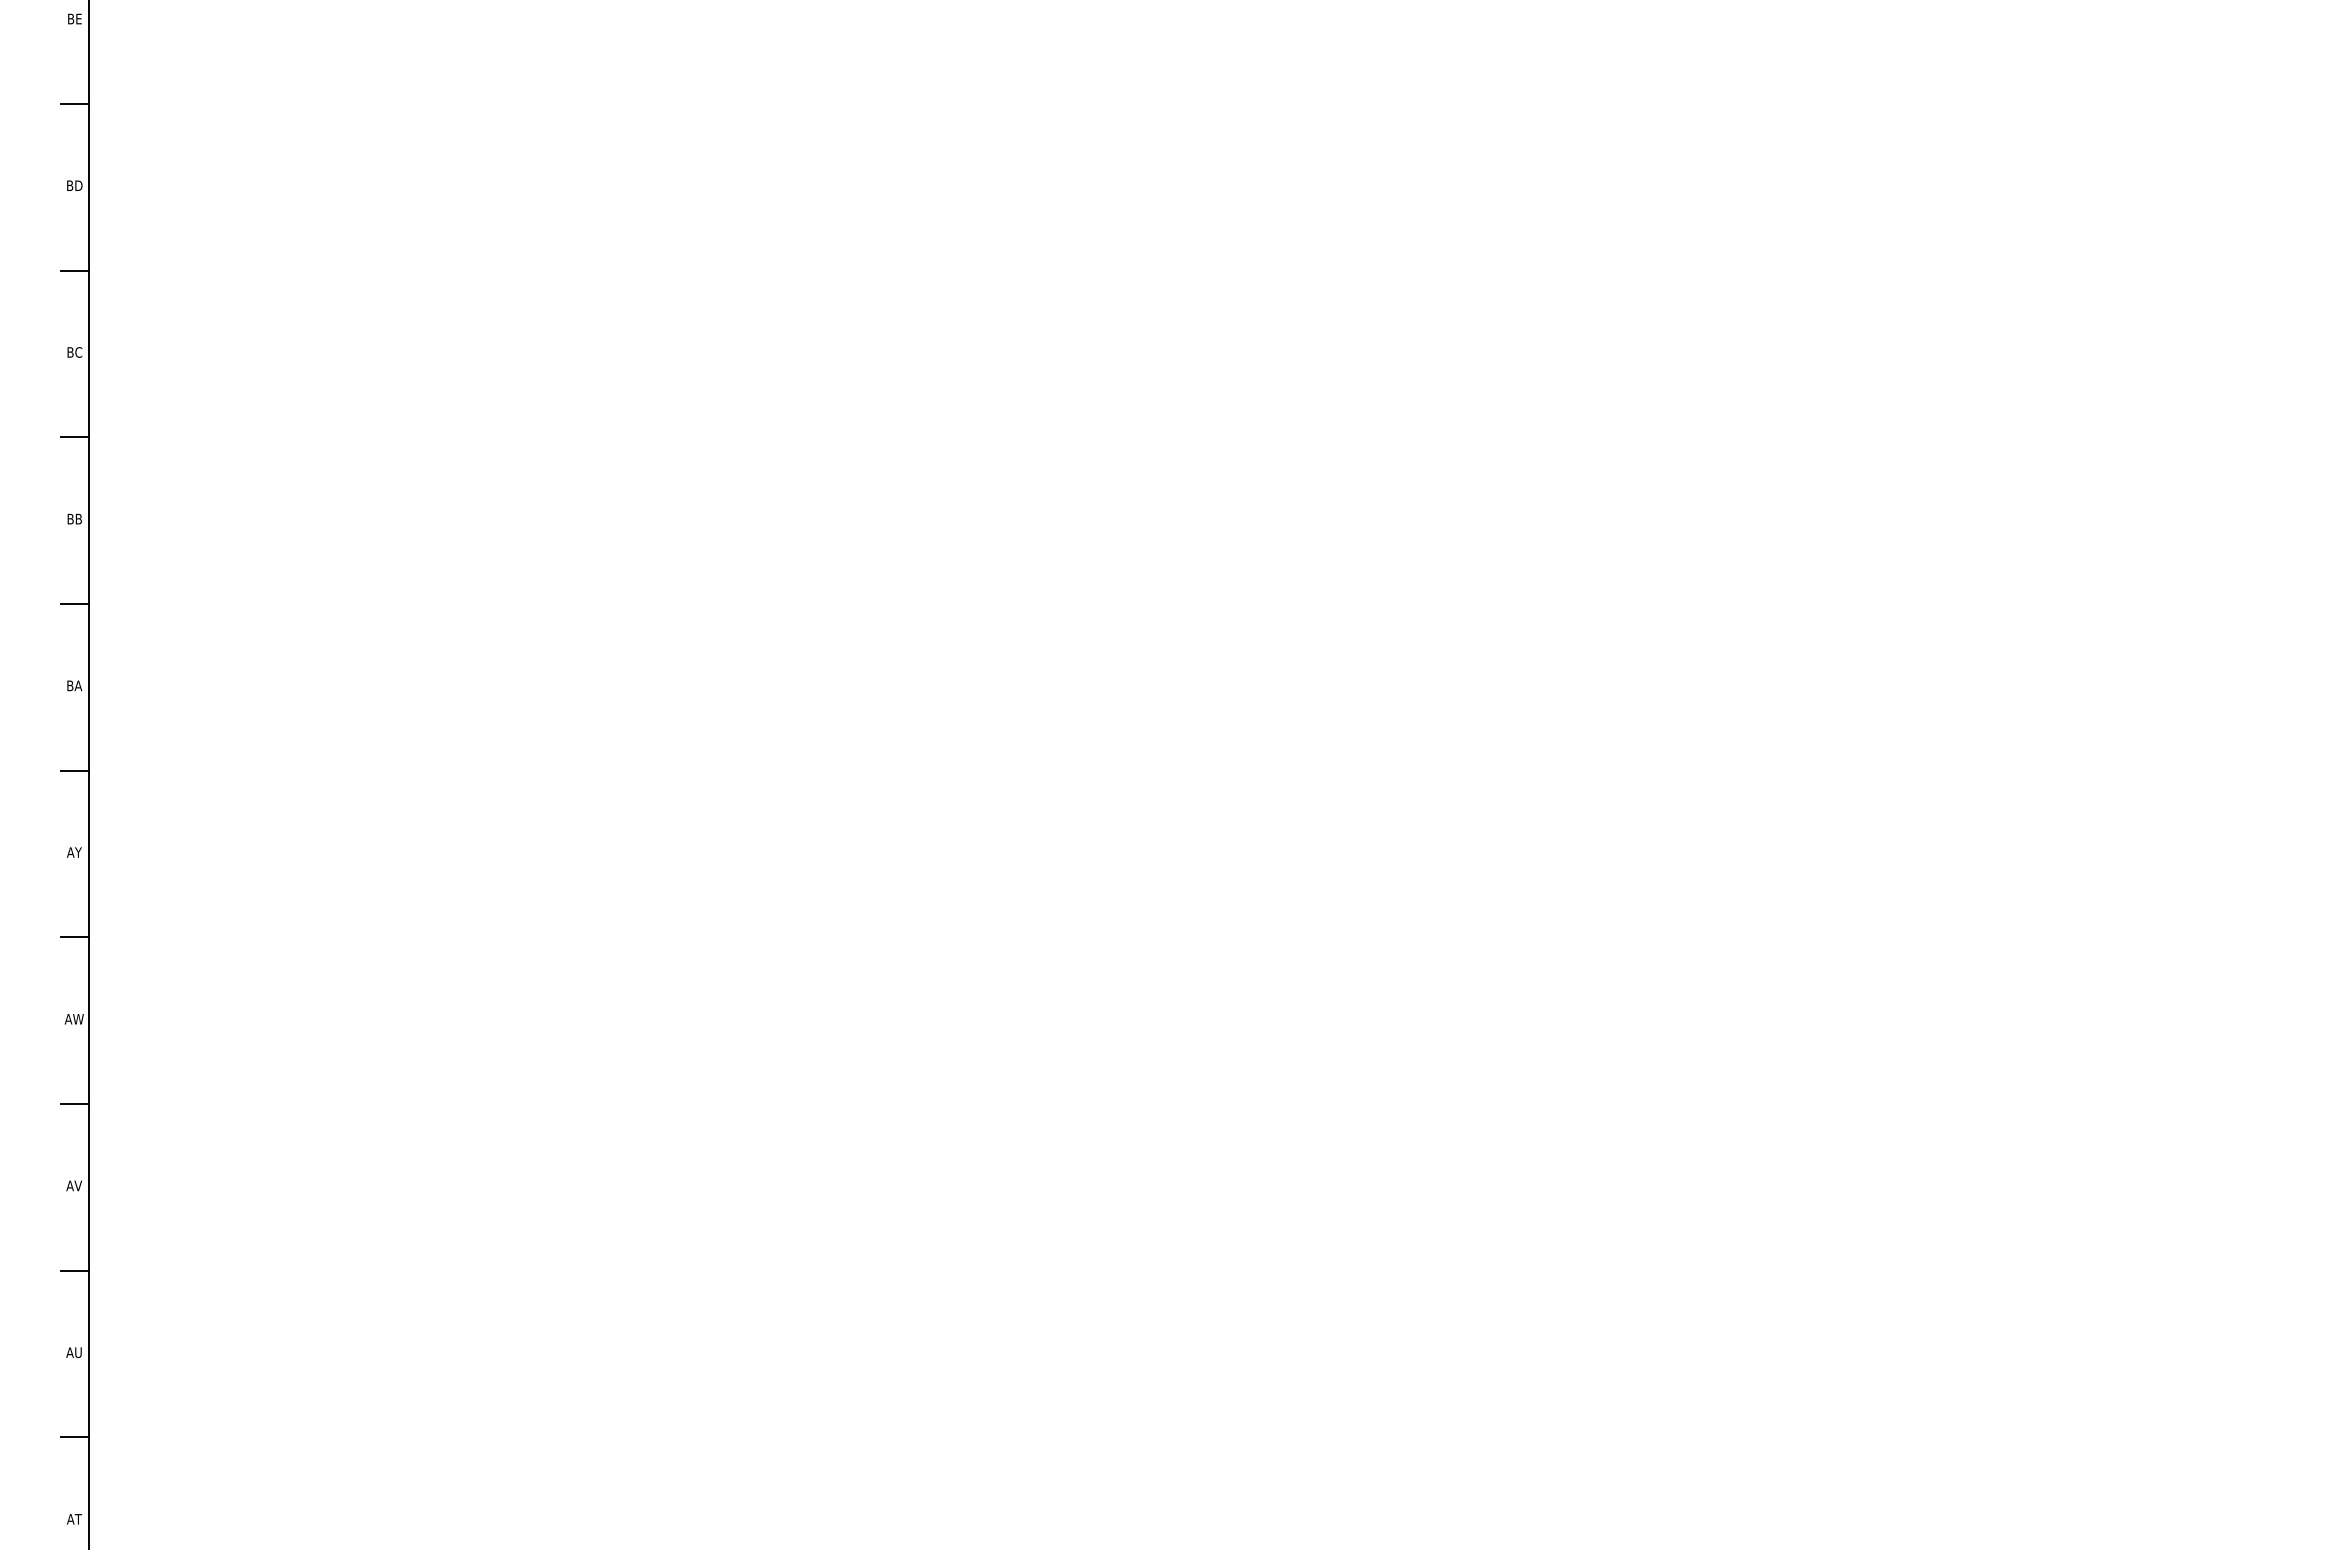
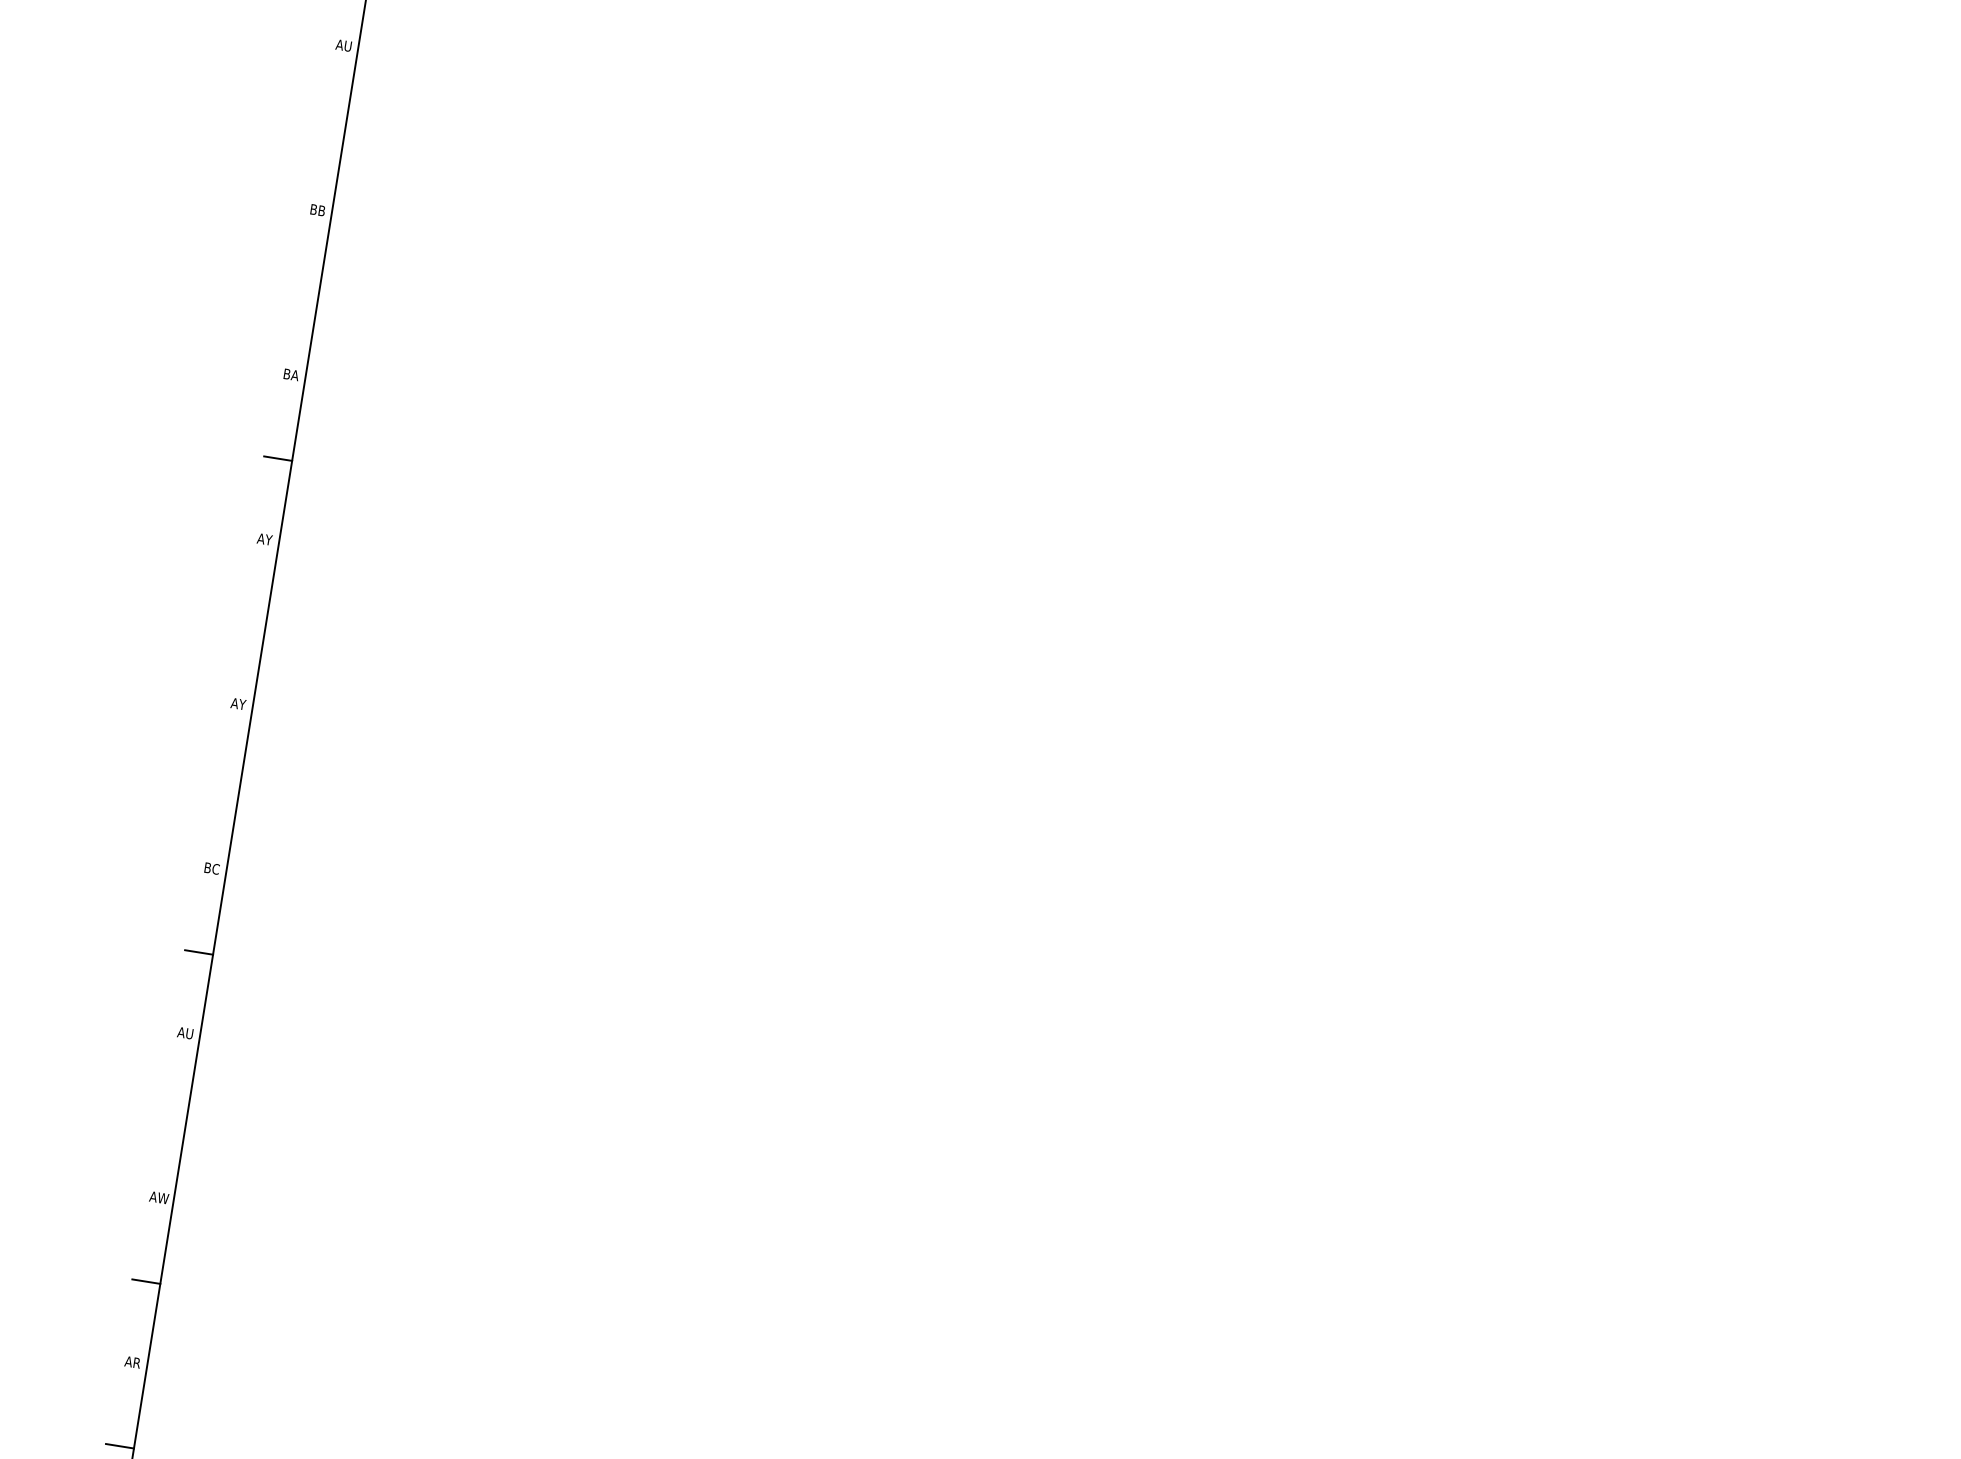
text: (74, 352) -> (343, 45), BC -> AU
line: (74, 437) -> (330, 129), removed
line: (74, 603) -> (304, 293), removed
line: (74, 937) -> (251, 623), removed
text: (73, 1019) -> (237, 704), AW -> AY
line: (74, 1104) -> (225, 788), removed
text: (73, 1185) -> (211, 868), AV -> BC
line: (74, 1437) -> (172, 1117), removed
text: (73, 1519) -> (158, 1197), AT -> AW

